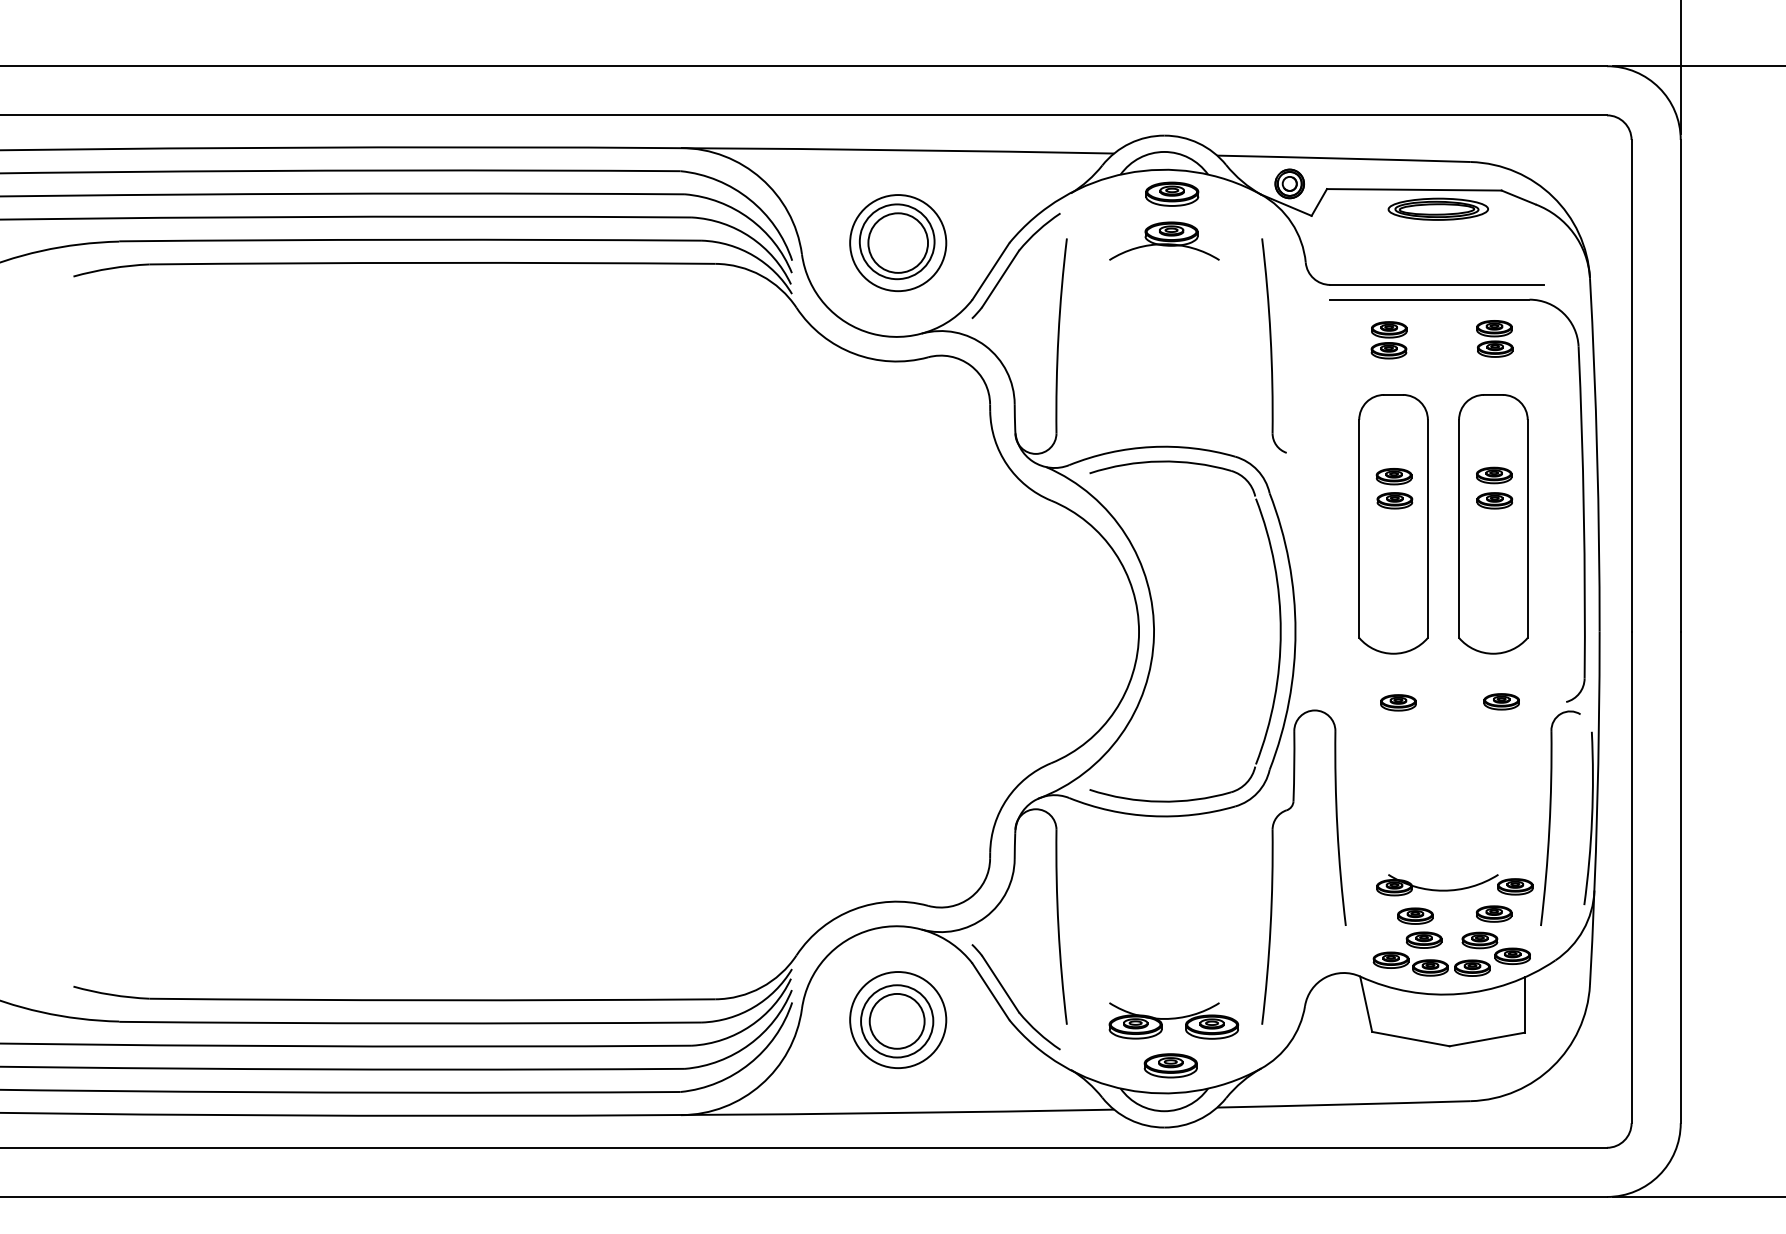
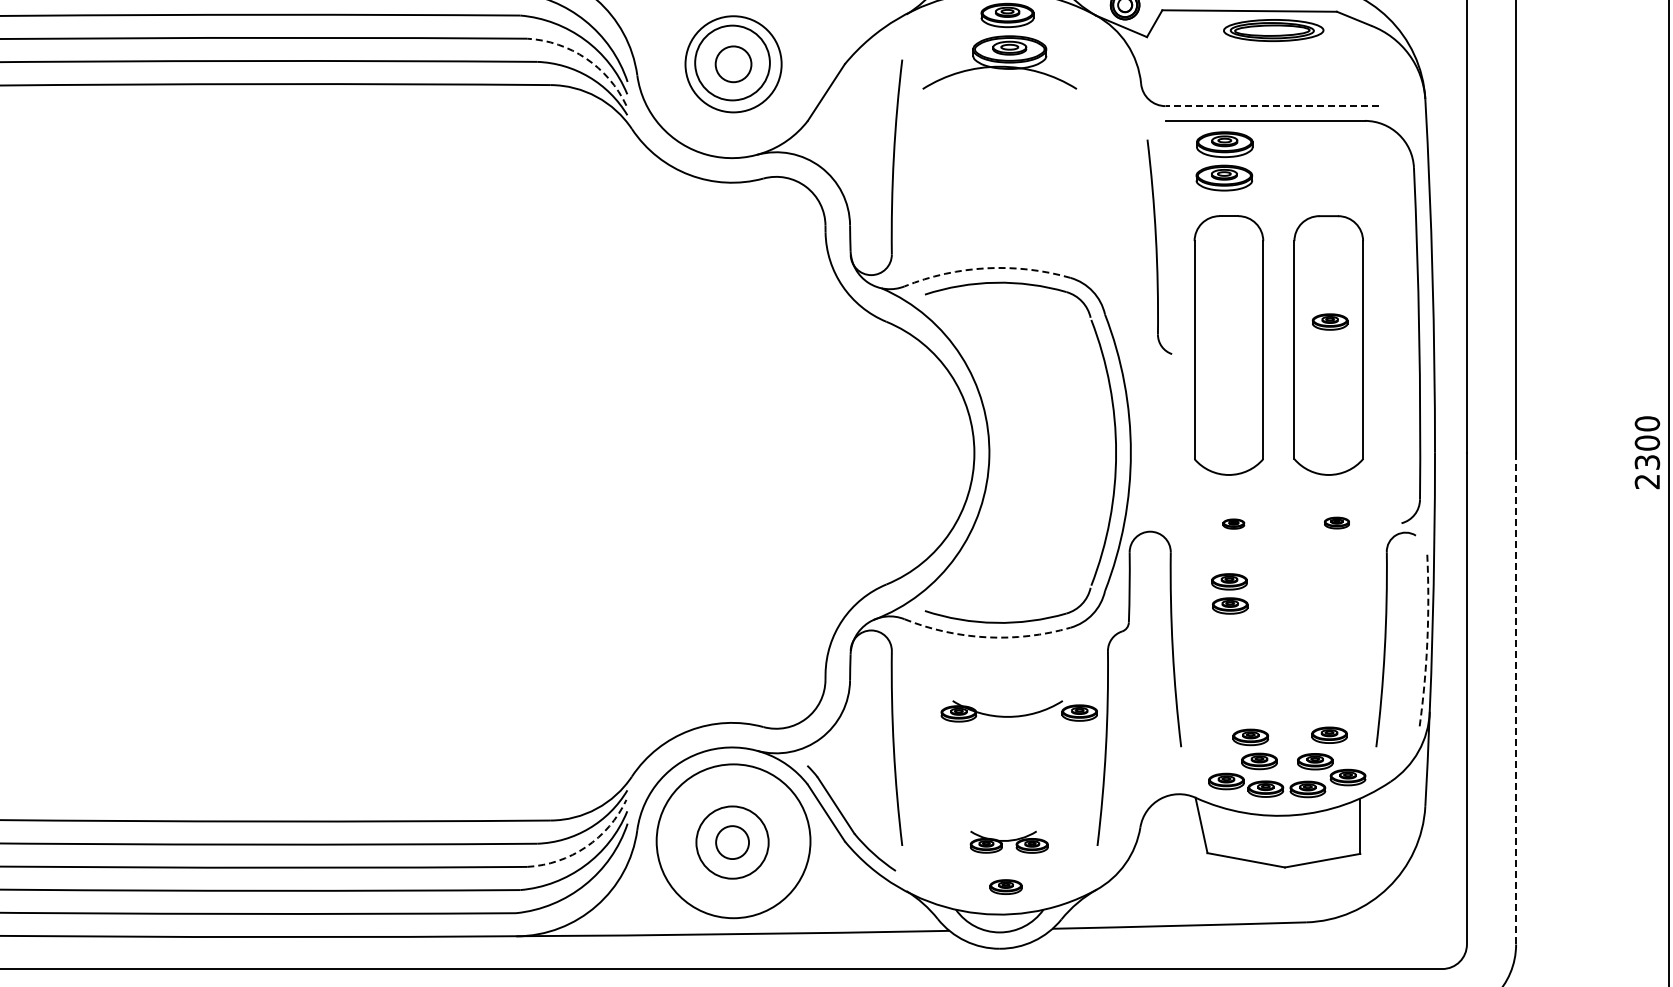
arc: (750, 237) -> (585, 58), solid -> dashed
part: (1164, 240) -> (999, 61), size x1.4
circle: (898, 242) -> (733, 63), size x0.6
part: (1015, 265) -> (850, 86), removed
line: (1436, 284) -> (1271, 105), solid -> dashed
part: (1494, 338) -> (1329, 159), removed
part: (1388, 340) -> (1223, 161), size x1.6
part: (1273, 345) -> (1158, 246), moved
arc: (1151, 447) -> (986, 268), solid -> dashed
part: (1494, 475) -> (1329, 296), removed
part: (1394, 488) -> (1229, 593), moved
part: (1501, 701) -> (1336, 522), size x0.7
part: (1398, 702) -> (1233, 523), size x0.6
arc: (1151, 816) -> (986, 637), solid -> dashed
arc: (1592, 818) -> (1427, 639), solid -> dashed
line: (1680, 877) -> (1515, 698), solid -> dashed
part: (1454, 885) -> (1018, 711), moved
circle: (896, 1020) -> (731, 841), size x0.6
circle: (898, 1020) -> (733, 841), size x1.6
part: (1173, 1020) -> (1008, 841), size x0.6
arc: (750, 1025) -> (585, 846), solid -> dashed
part: (1170, 1065) -> (1005, 886), size x0.6

